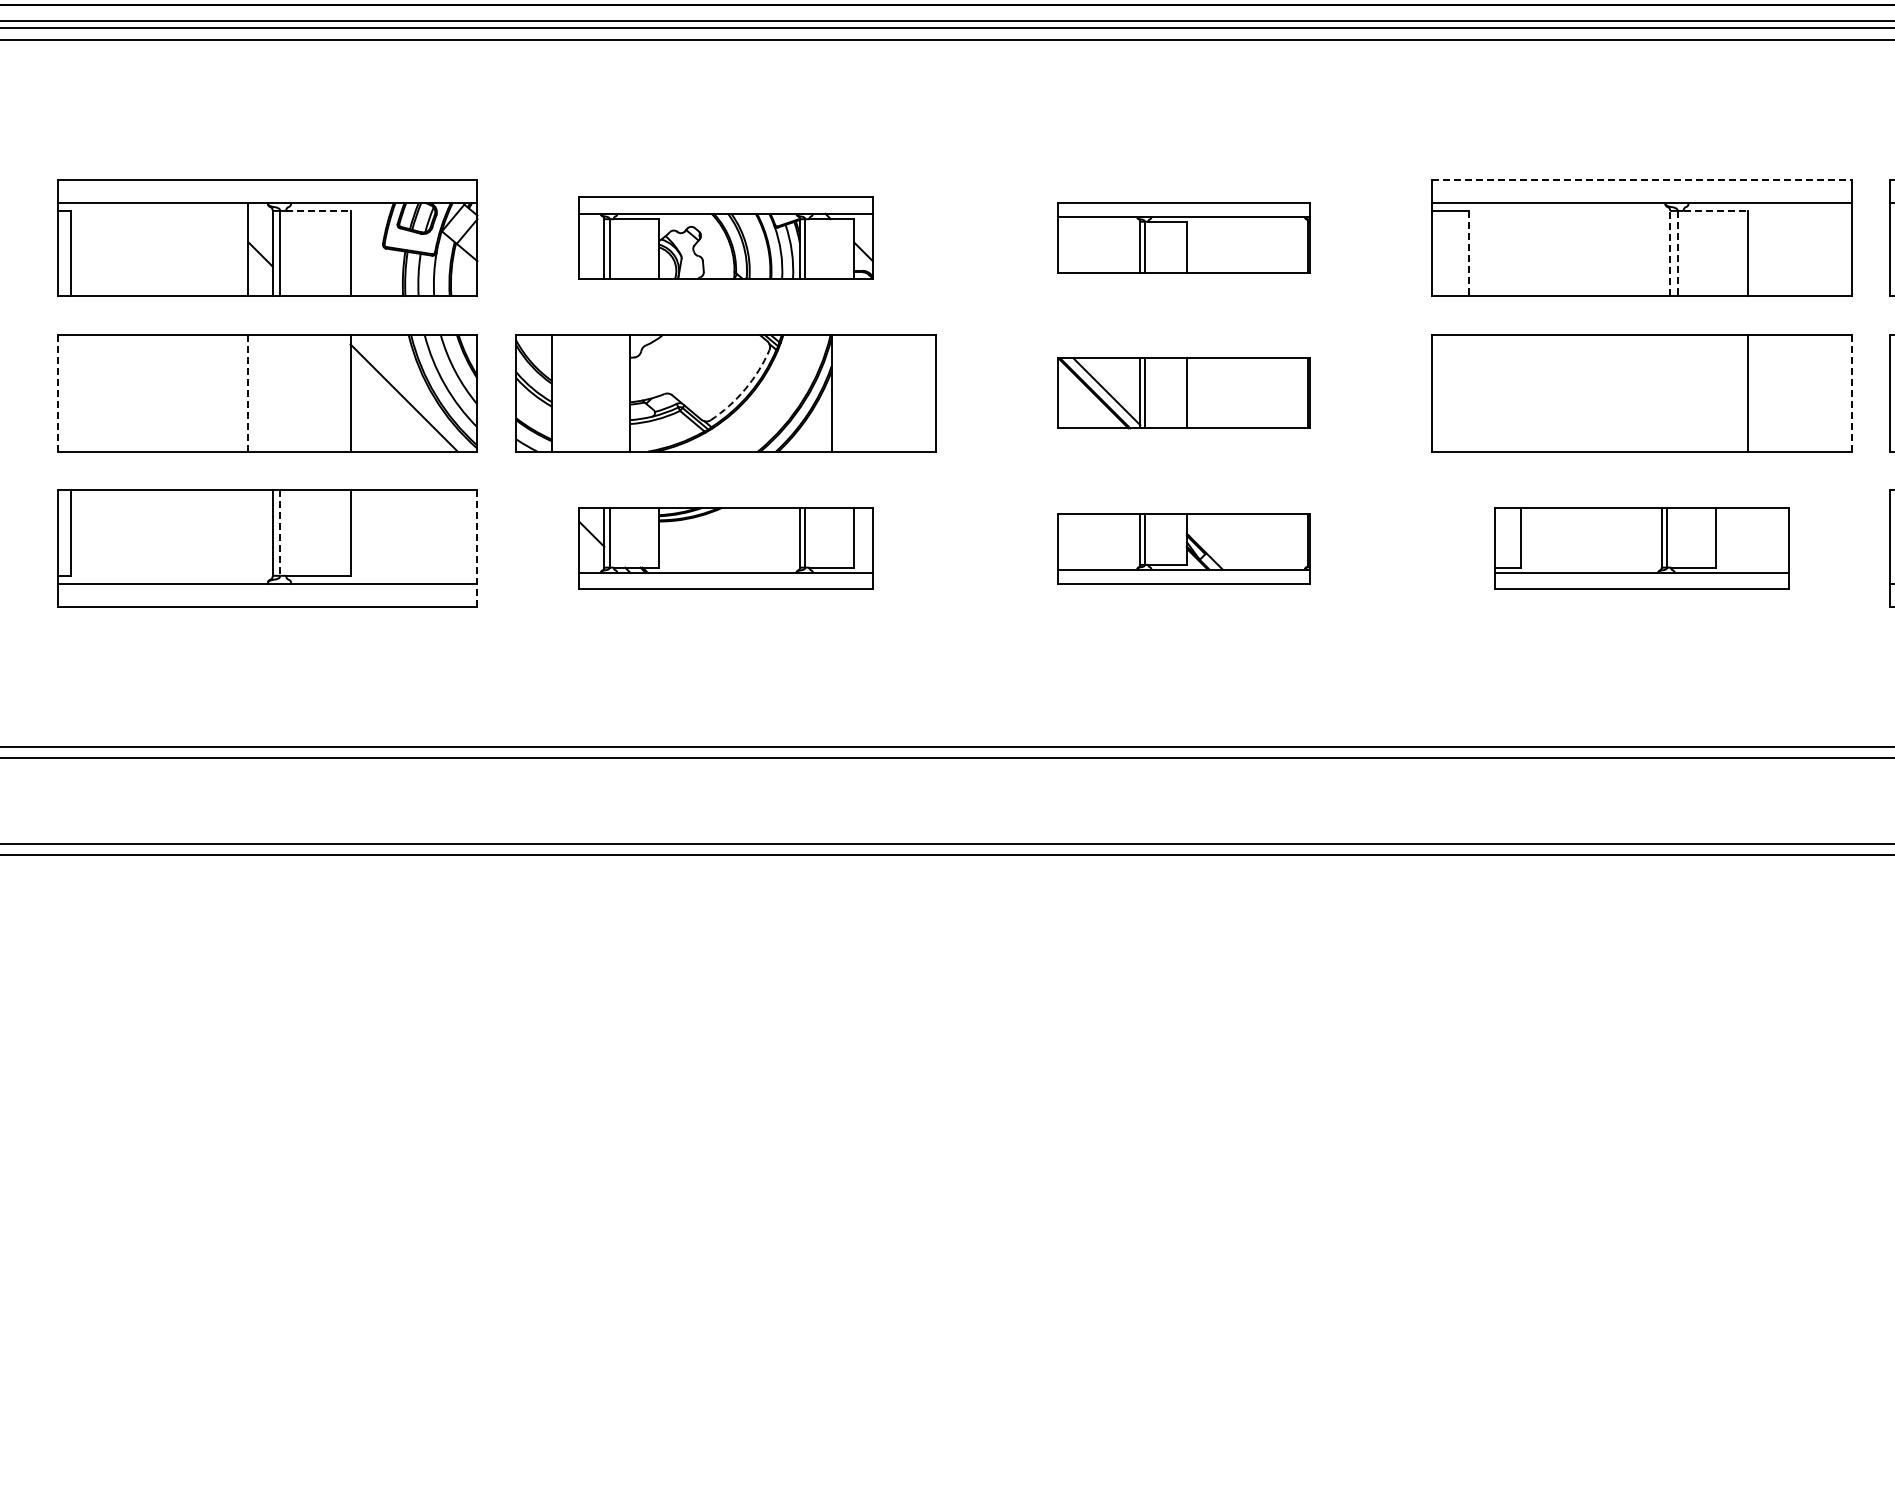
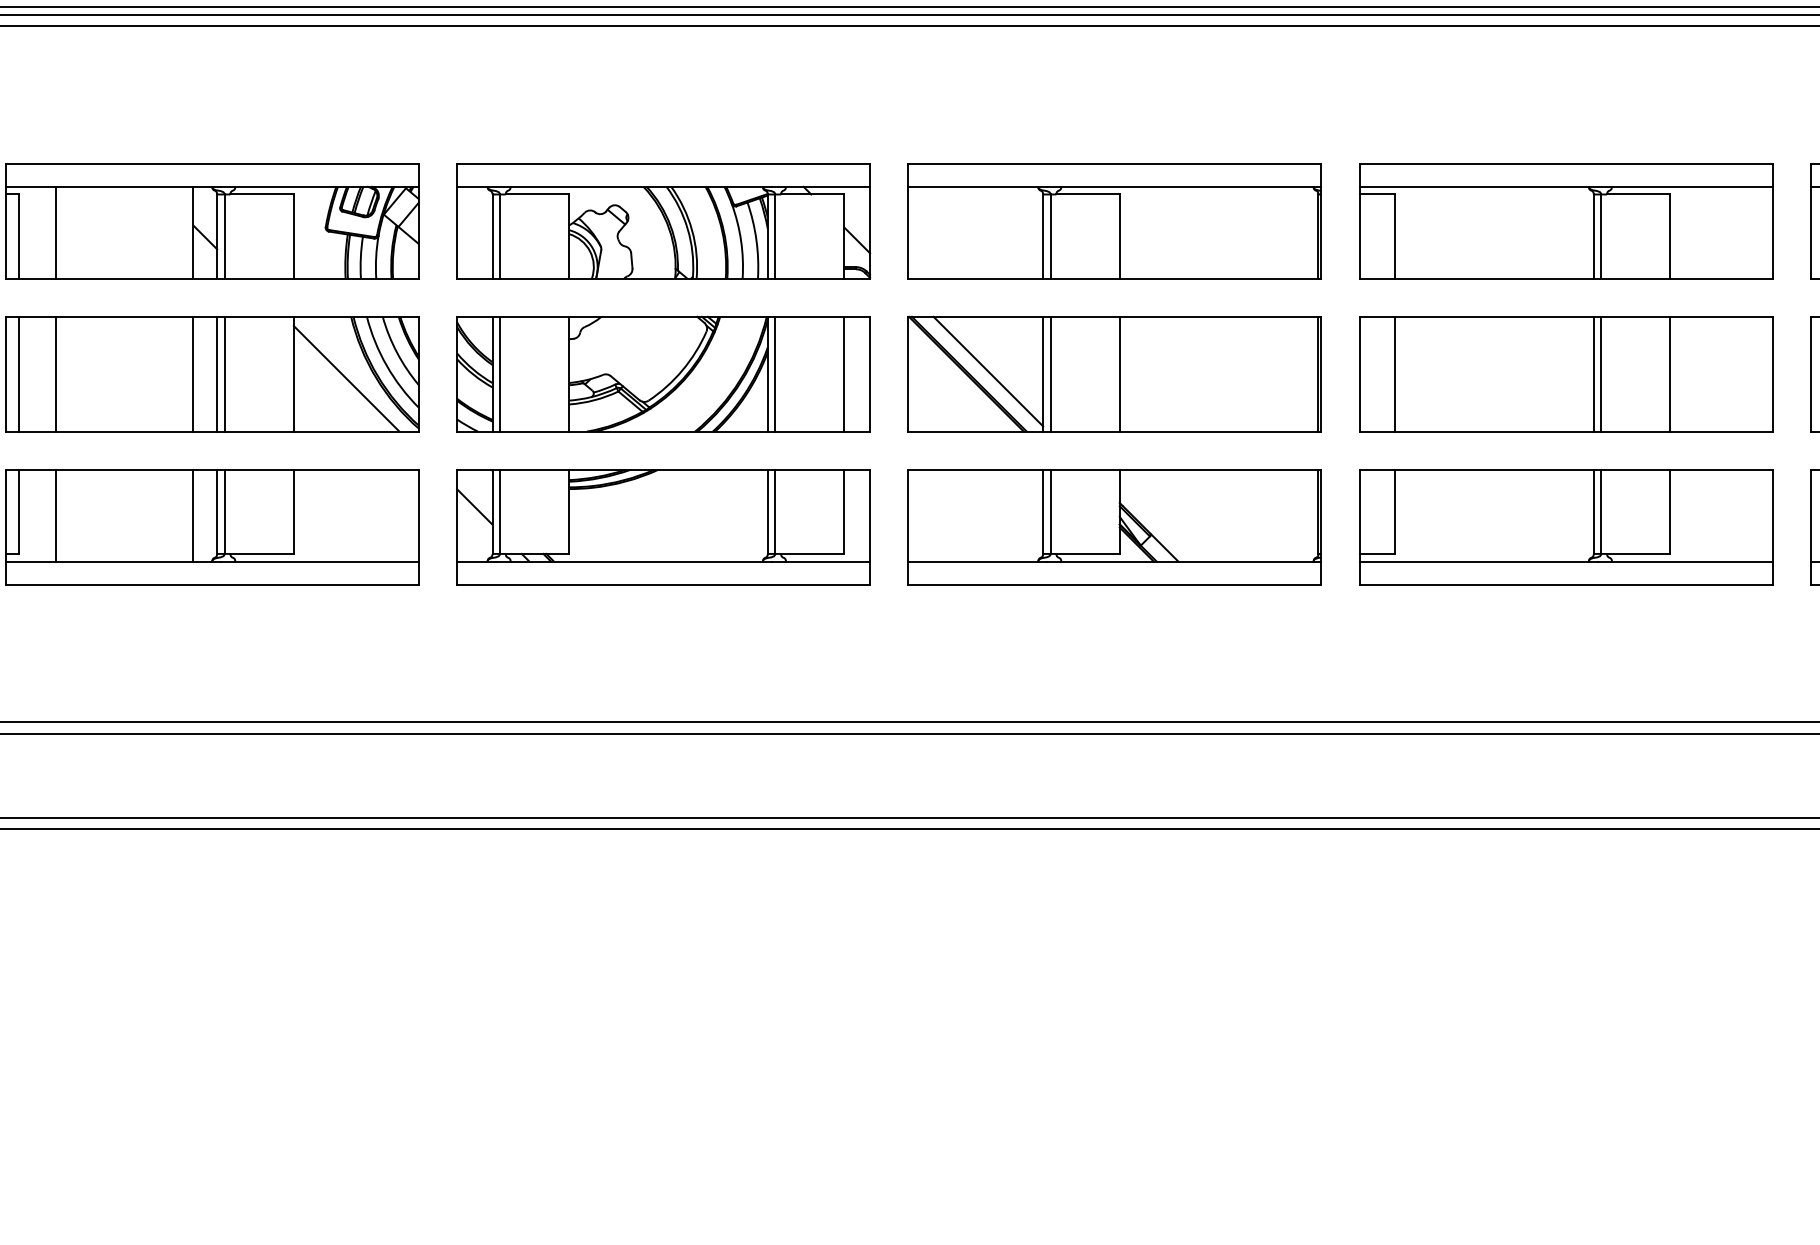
line: (1641, 179) -> (1565, 163), dashed -> solid
line: (318, 210) -> (262, 194), dashed -> solid
line: (1716, 210) -> (1639, 194), dashed -> solid
part: (1183, 237) -> (1114, 220), size x1.67
part: (725, 238) -> (663, 221), size x1.43
line: (108, 249) -> (55, 232), added
line: (1468, 253) -> (1395, 236), dashed -> solid
line: (1670, 253) -> (1594, 236), dashed -> solid
line: (1677, 253) -> (1601, 236), dashed -> solid
arc: (745, 389) -> (682, 370), dashed -> solid
line: (58, 392) -> (6, 373), dashed -> solid
line: (248, 392) -> (193, 373), dashed -> solid
line: (71, 393) -> (18, 374), added
line: (108, 393) -> (55, 374), added
line: (272, 393) -> (216, 374), added
line: (280, 393) -> (224, 374), added
line: (559, 393) -> (499, 374), added
line: (839, 393) -> (775, 374), added
line: (909, 393) -> (844, 374), added
part: (1183, 393) -> (1114, 374), size x1.67
line: (1468, 393) -> (1395, 374), added
line: (1670, 393) -> (1594, 374), added
line: (1677, 393) -> (1601, 374), added
line: (1851, 393) -> (1772, 374), dashed -> solid
line: (280, 533) -> (224, 512), dashed -> solid
line: (108, 536) -> (55, 515), added
line: (248, 536) -> (193, 515), added
part: (725, 548) -> (663, 527), size x1.43
part: (1183, 548) -> (1114, 527), size x1.67
part: (1641, 548) -> (1565, 527), size x1.43
line: (477, 549) -> (418, 528), dashed -> solid

